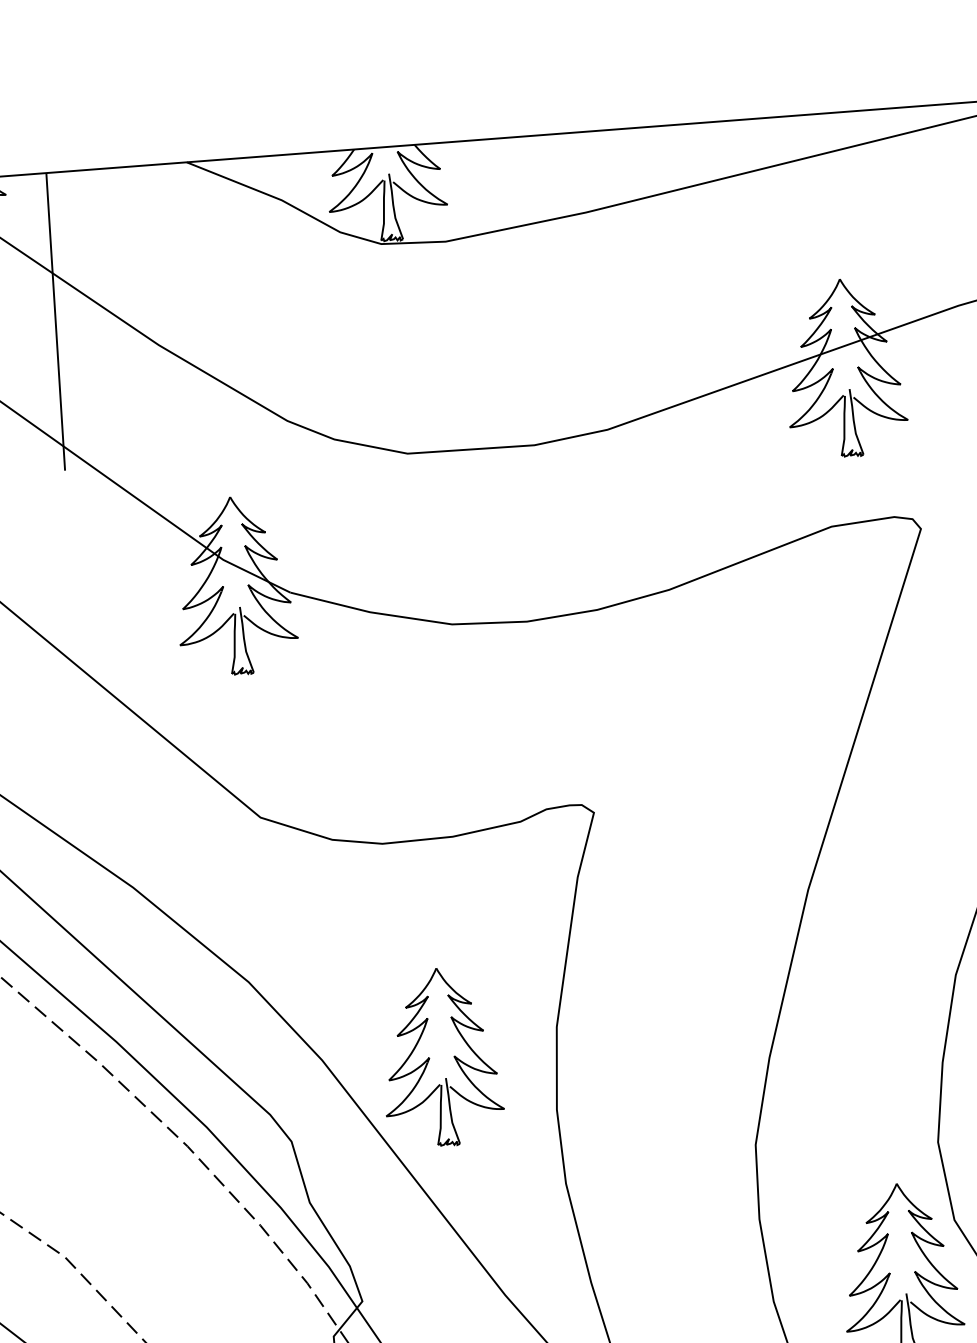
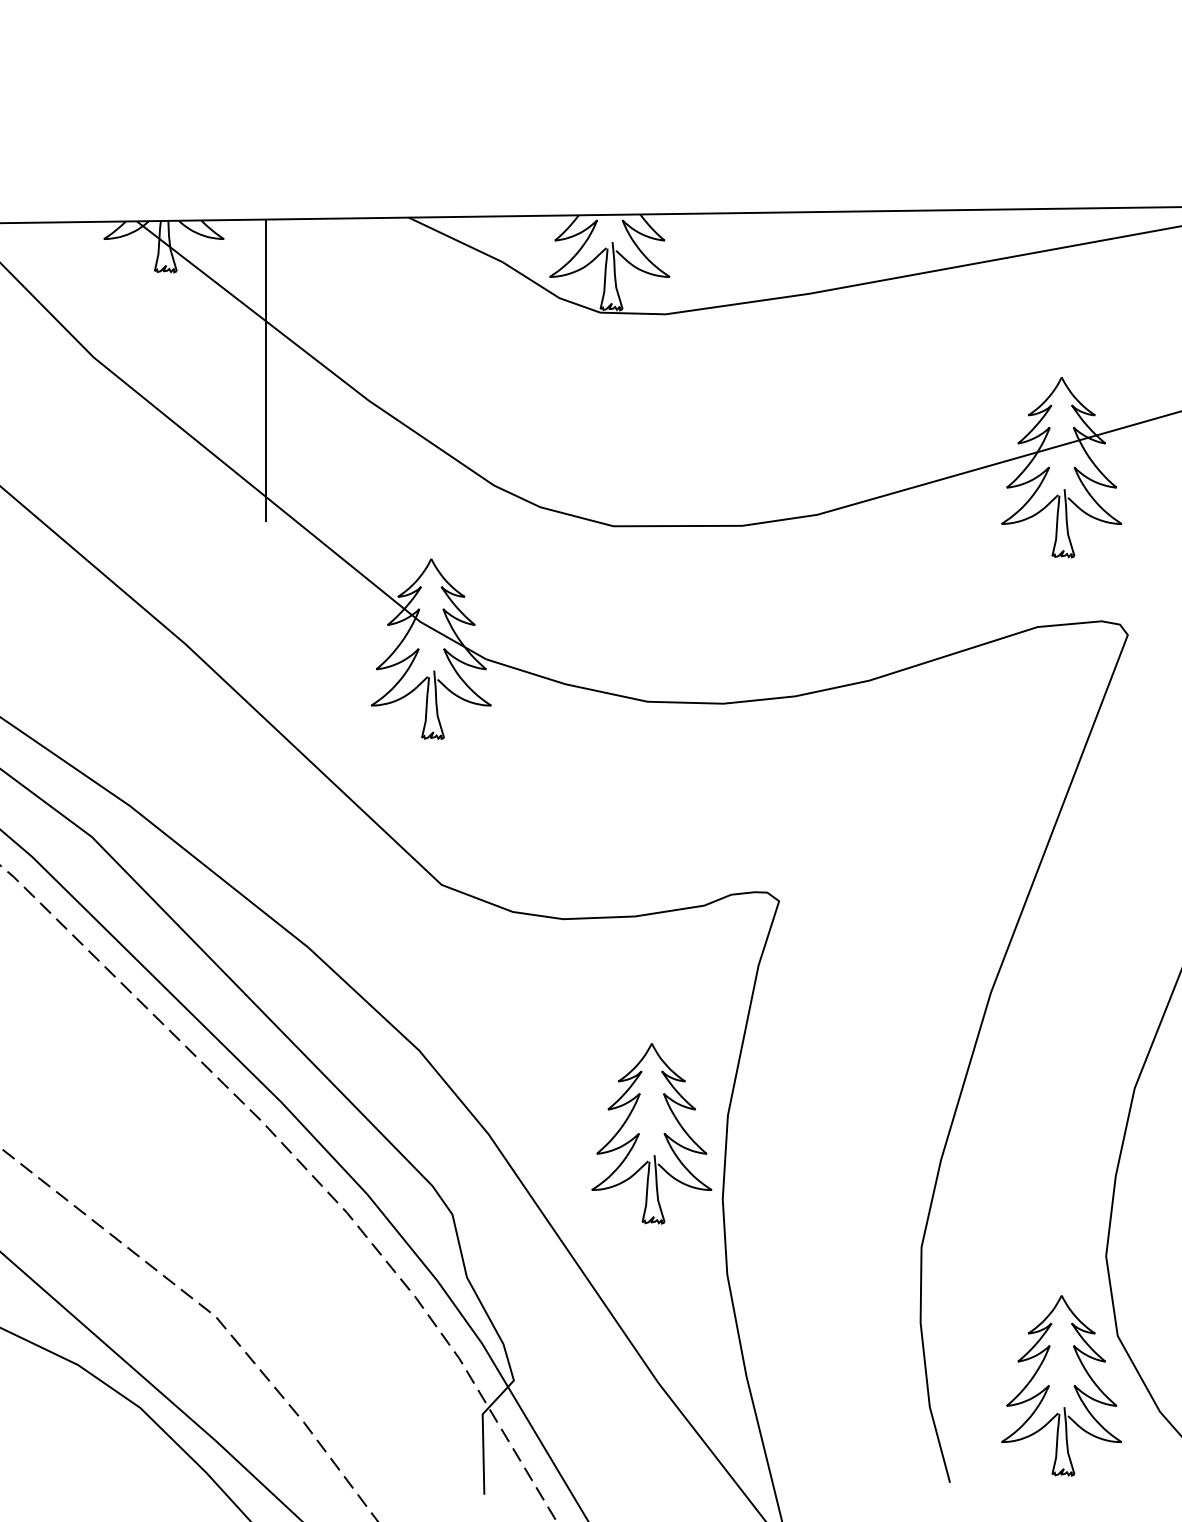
part: (441, 1056) -> (651, 1133), moved

